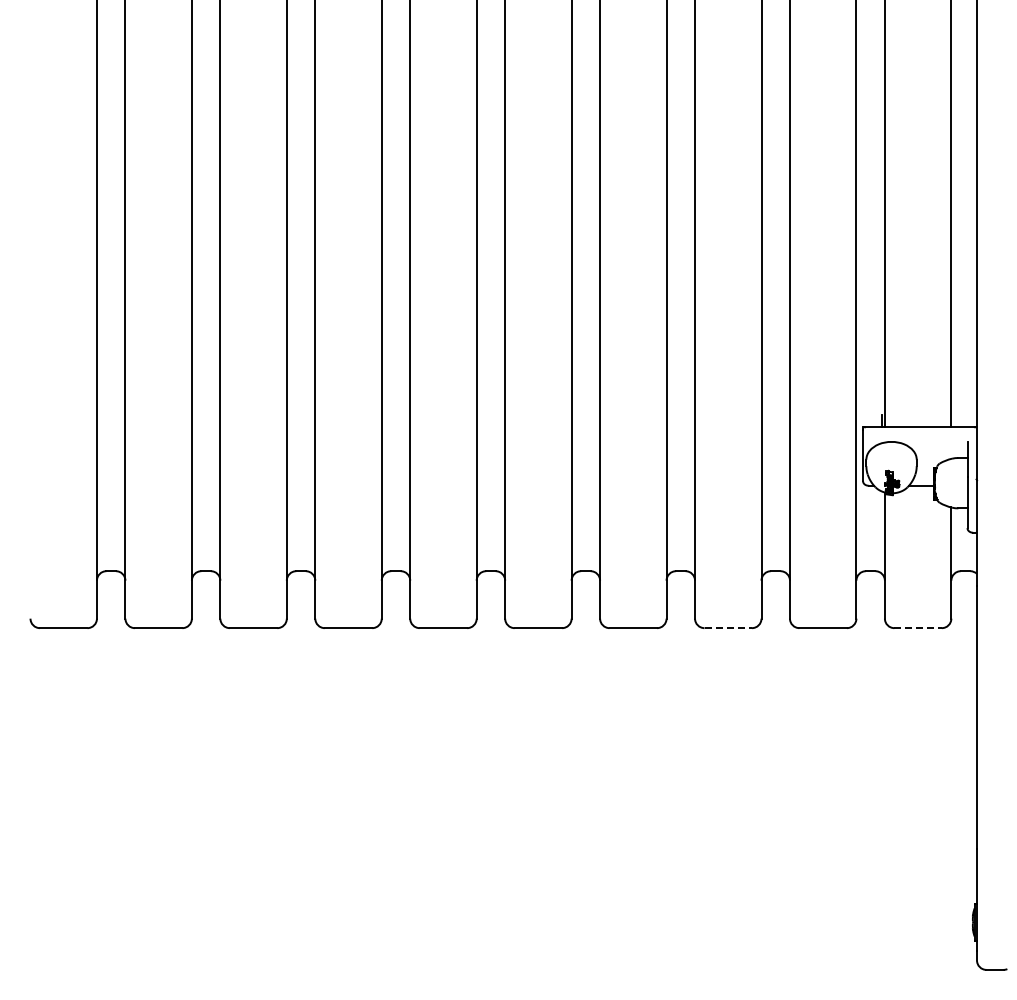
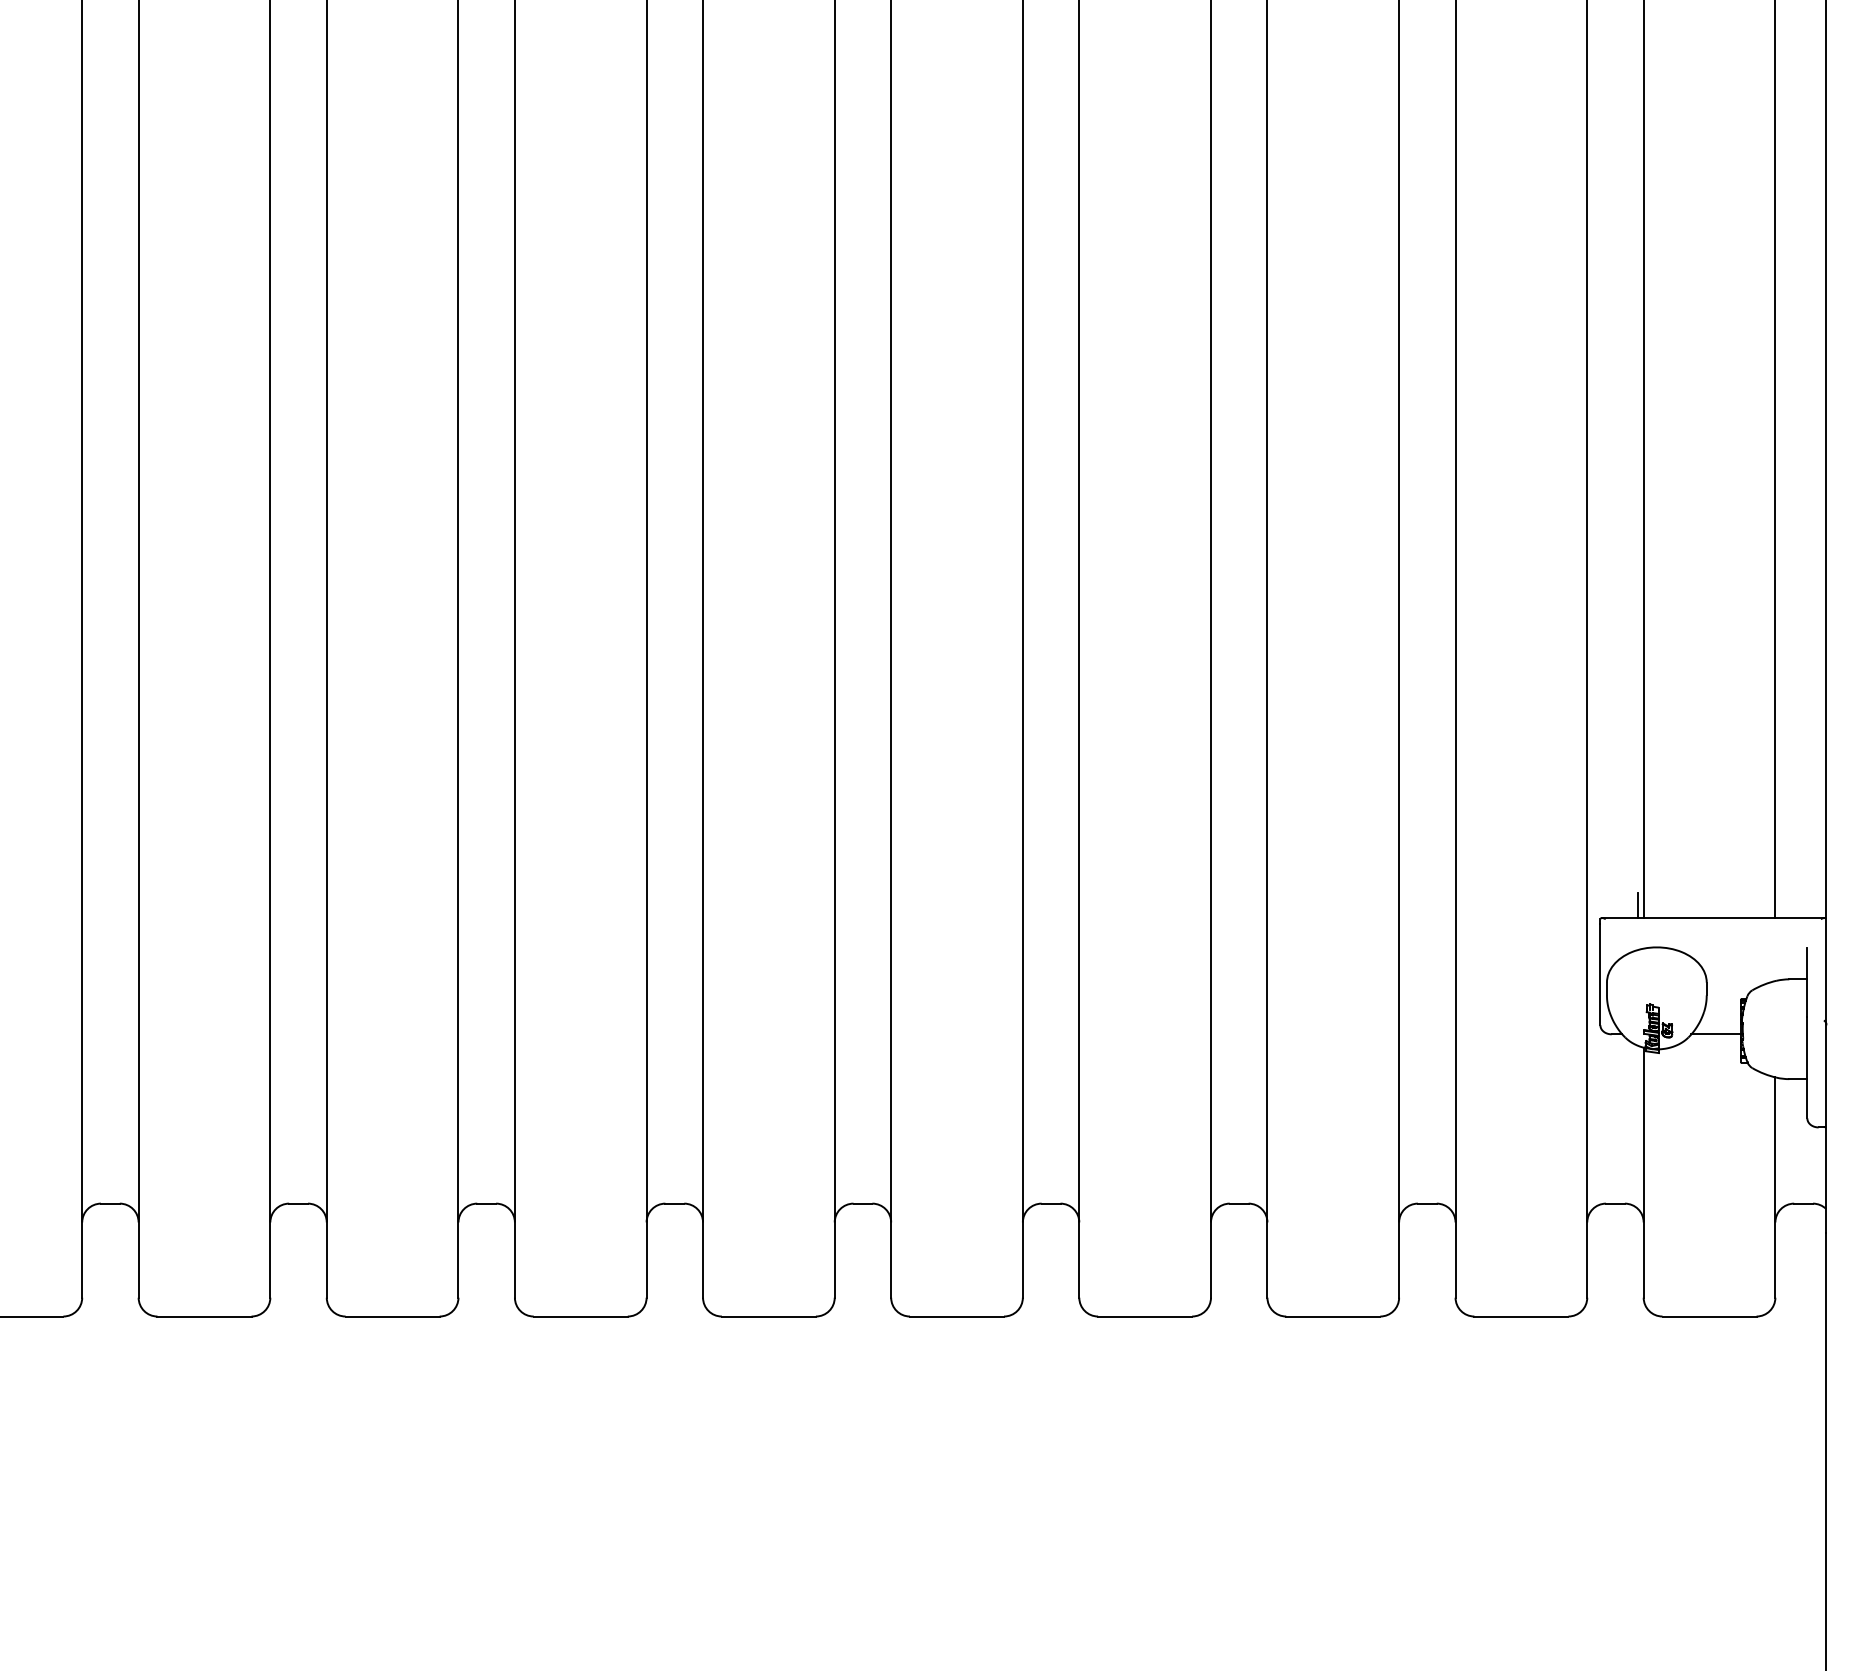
line: (728, 628) -> (1333, 1317), dashed -> solid
line: (918, 628) -> (1710, 1317), dashed -> solid

